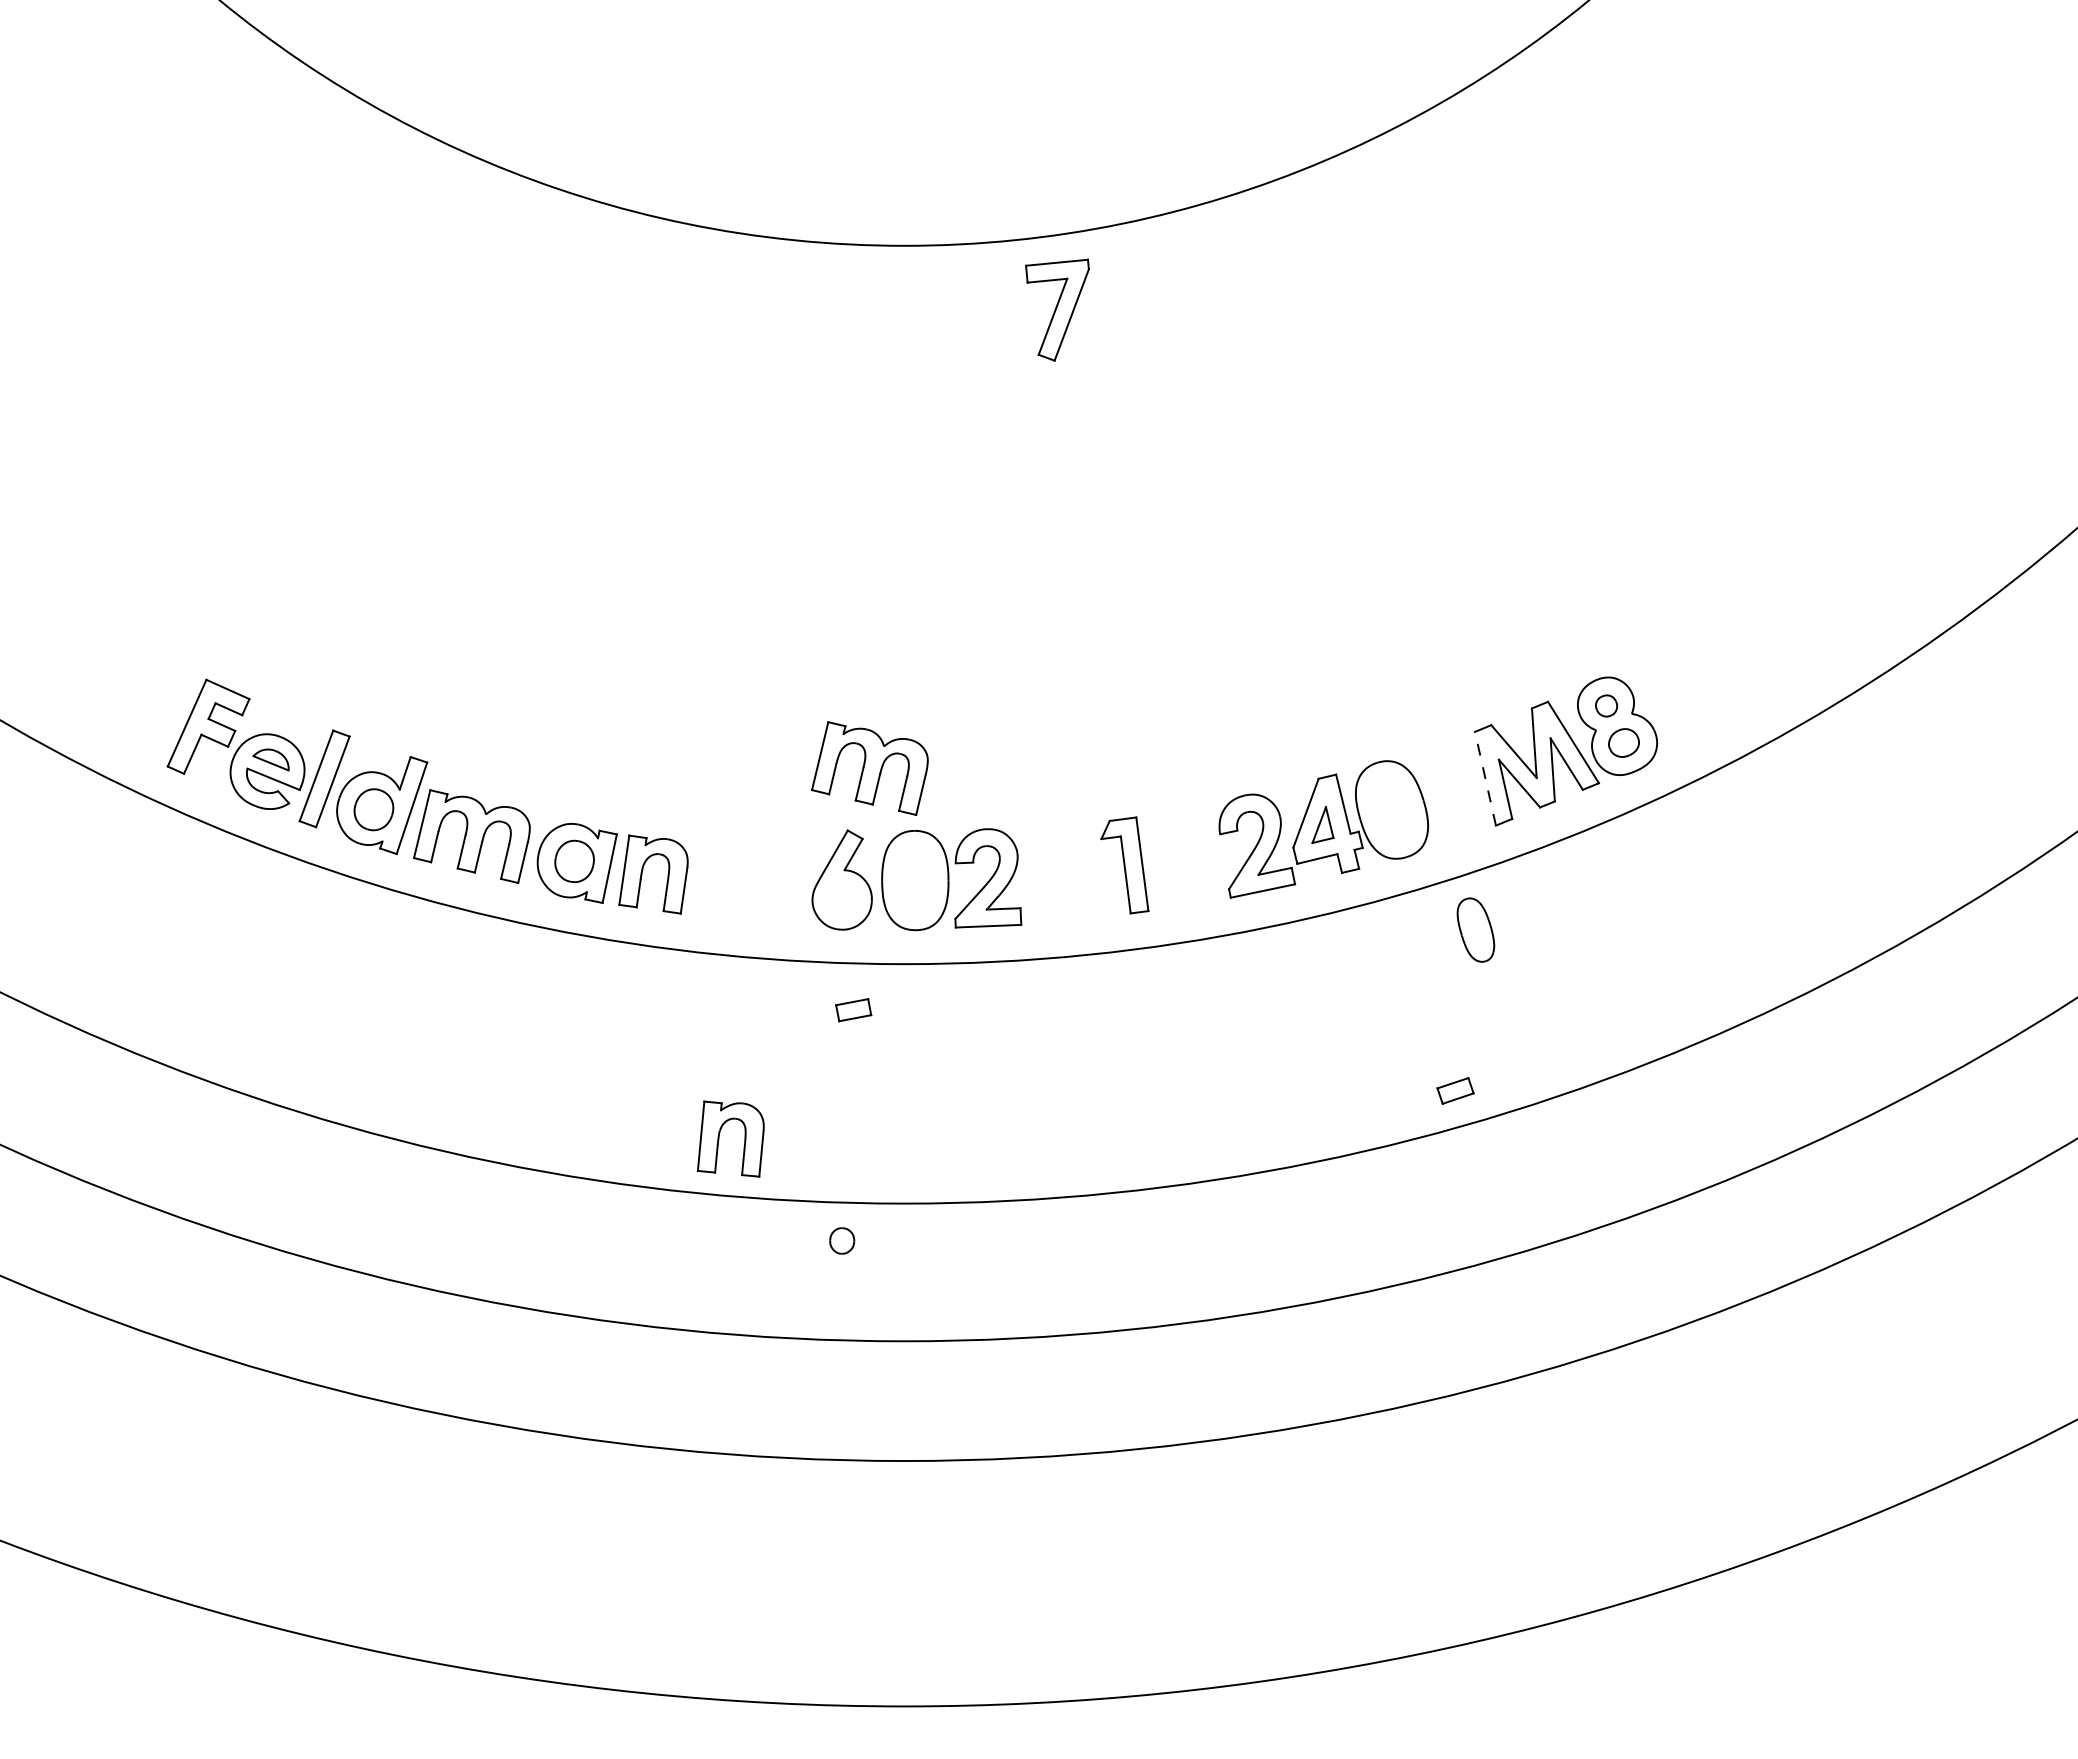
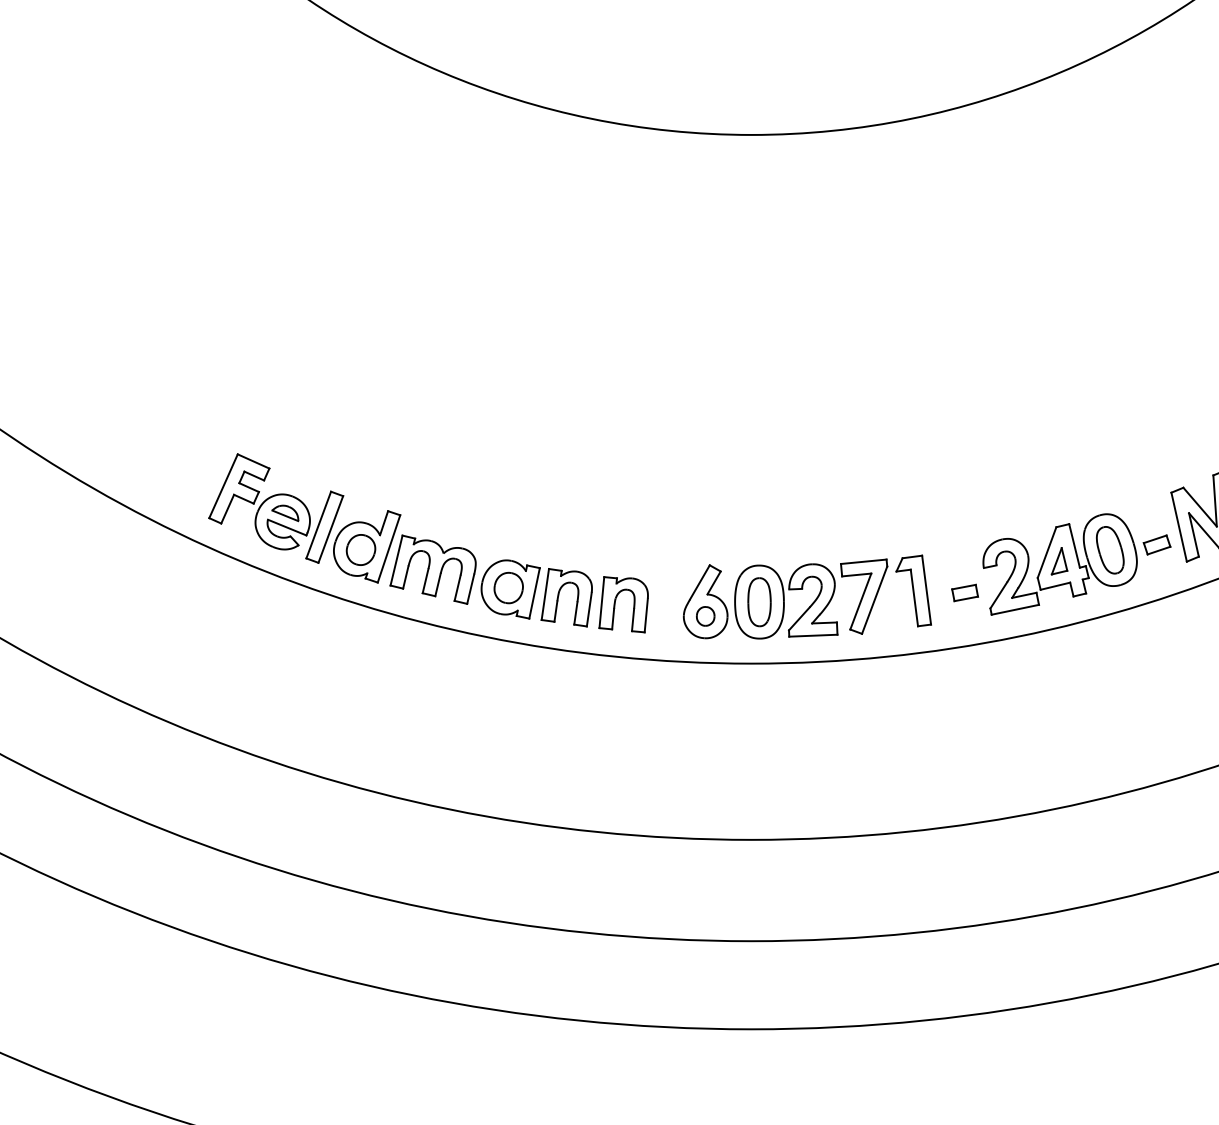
part: (1057, 309) -> (864, 596), moved
part: (869, 768) -> (725, 519), removed
line: (1485, 778) -> (1179, 526), dashed -> solid
part: (915, 880) -> (759, 602), added
part: (1475, 929) -> (1109, 549), moved
part: (853, 1010) -> (964, 593), moved
part: (1455, 1090) -> (1157, 544), moved
part: (719, 1138) -> (615, 604), moved
part: (842, 1240) -> (705, 616), moved

